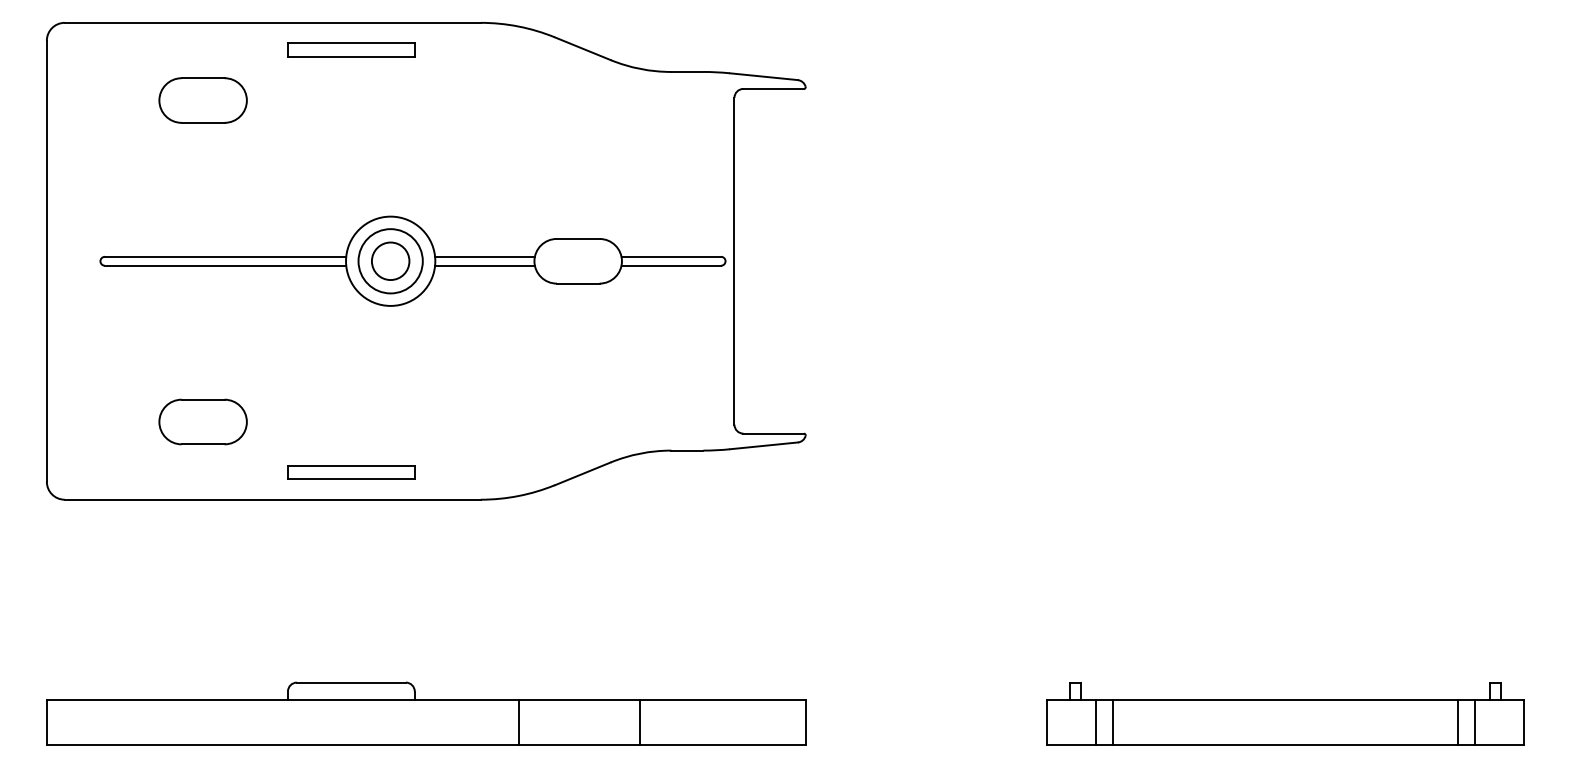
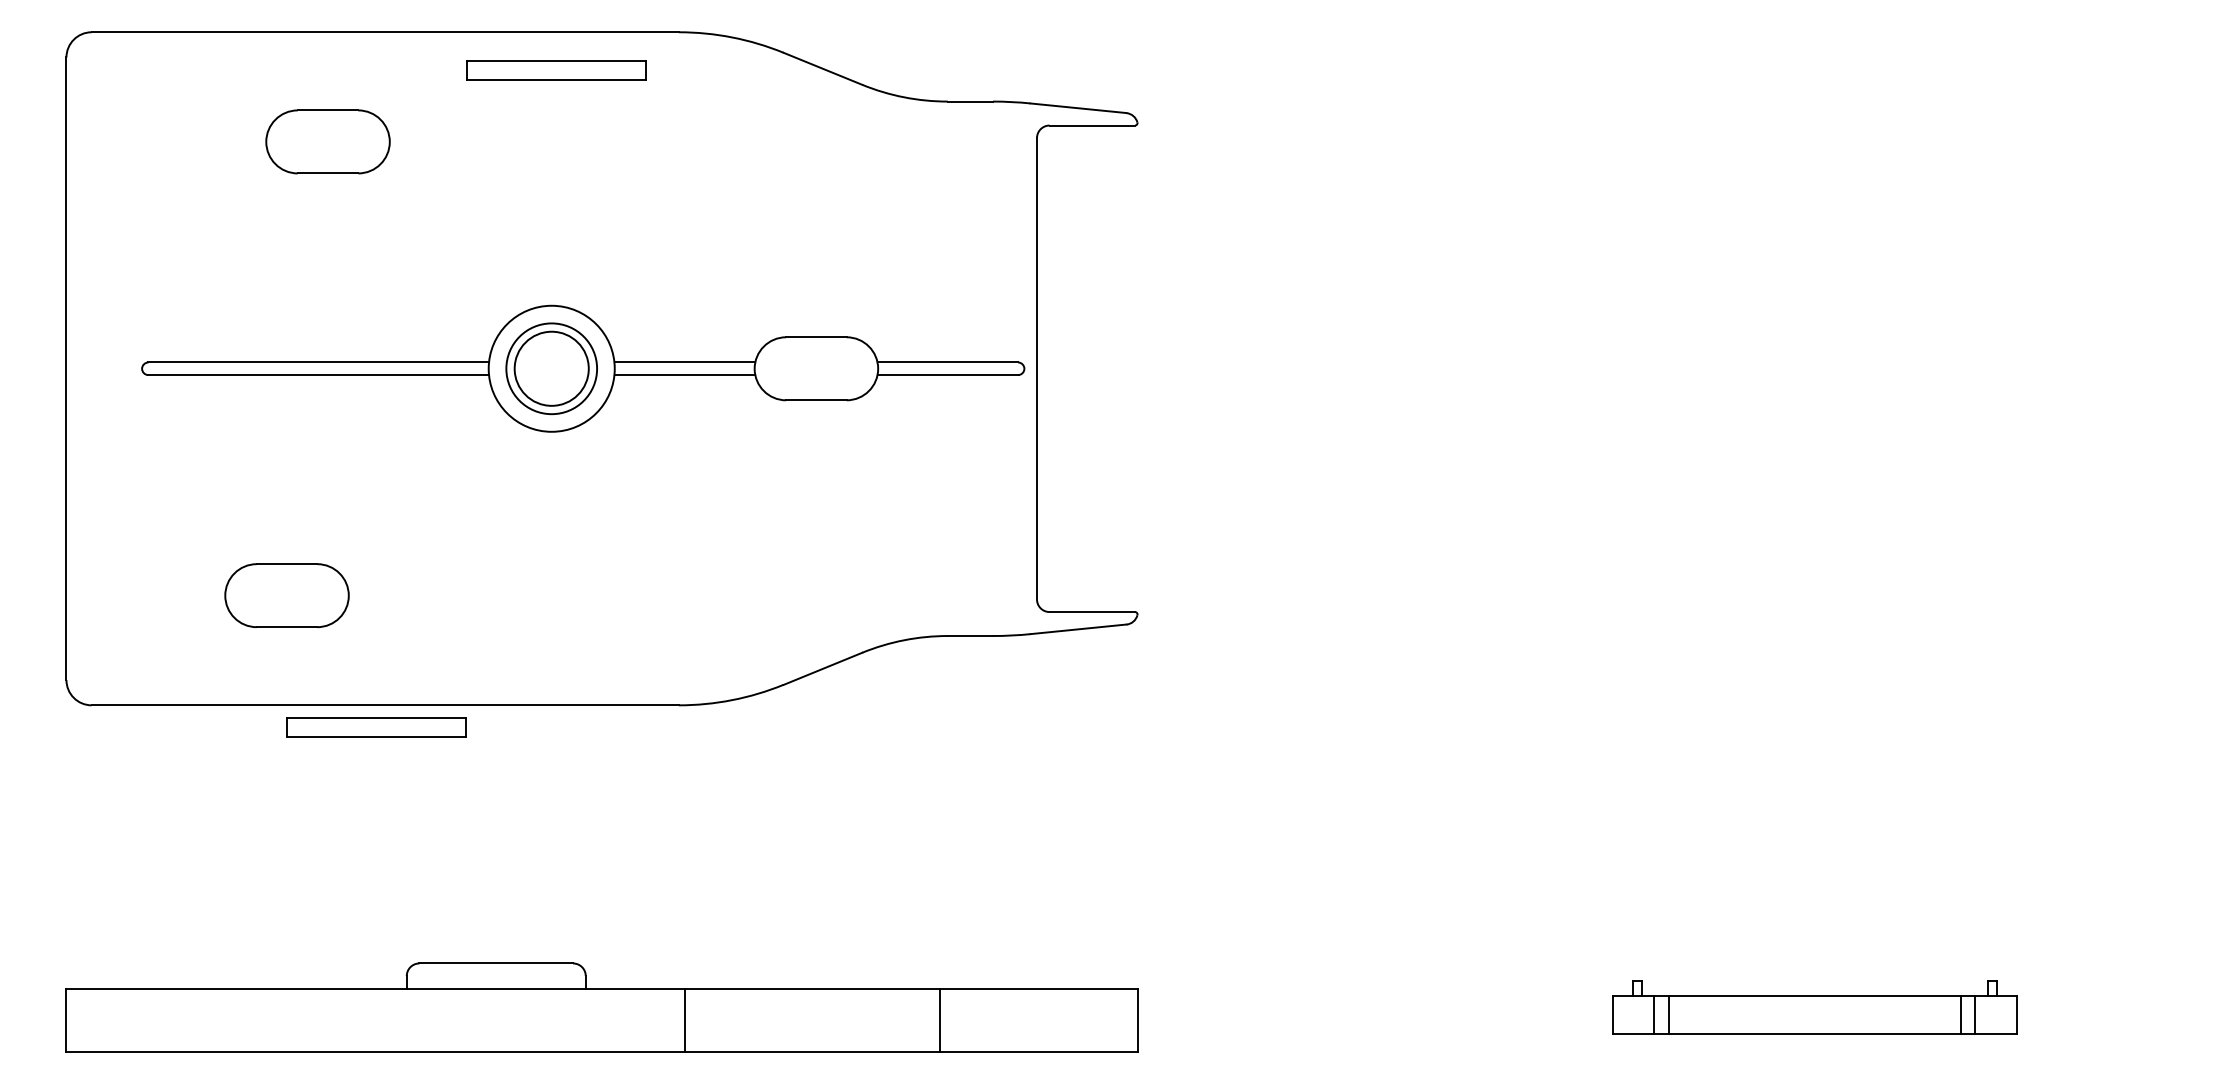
part: (351, 49) -> (556, 70), moved
part: (202, 100) -> (327, 141), moved
circle: (390, 261) -> (551, 368), size x1.4
part: (351, 472) -> (376, 727), moved
part: (1285, 713) -> (1814, 1007), size x0.6
line: (519, 722) -> (685, 1019), moved
line: (639, 722) -> (940, 1019), moved

